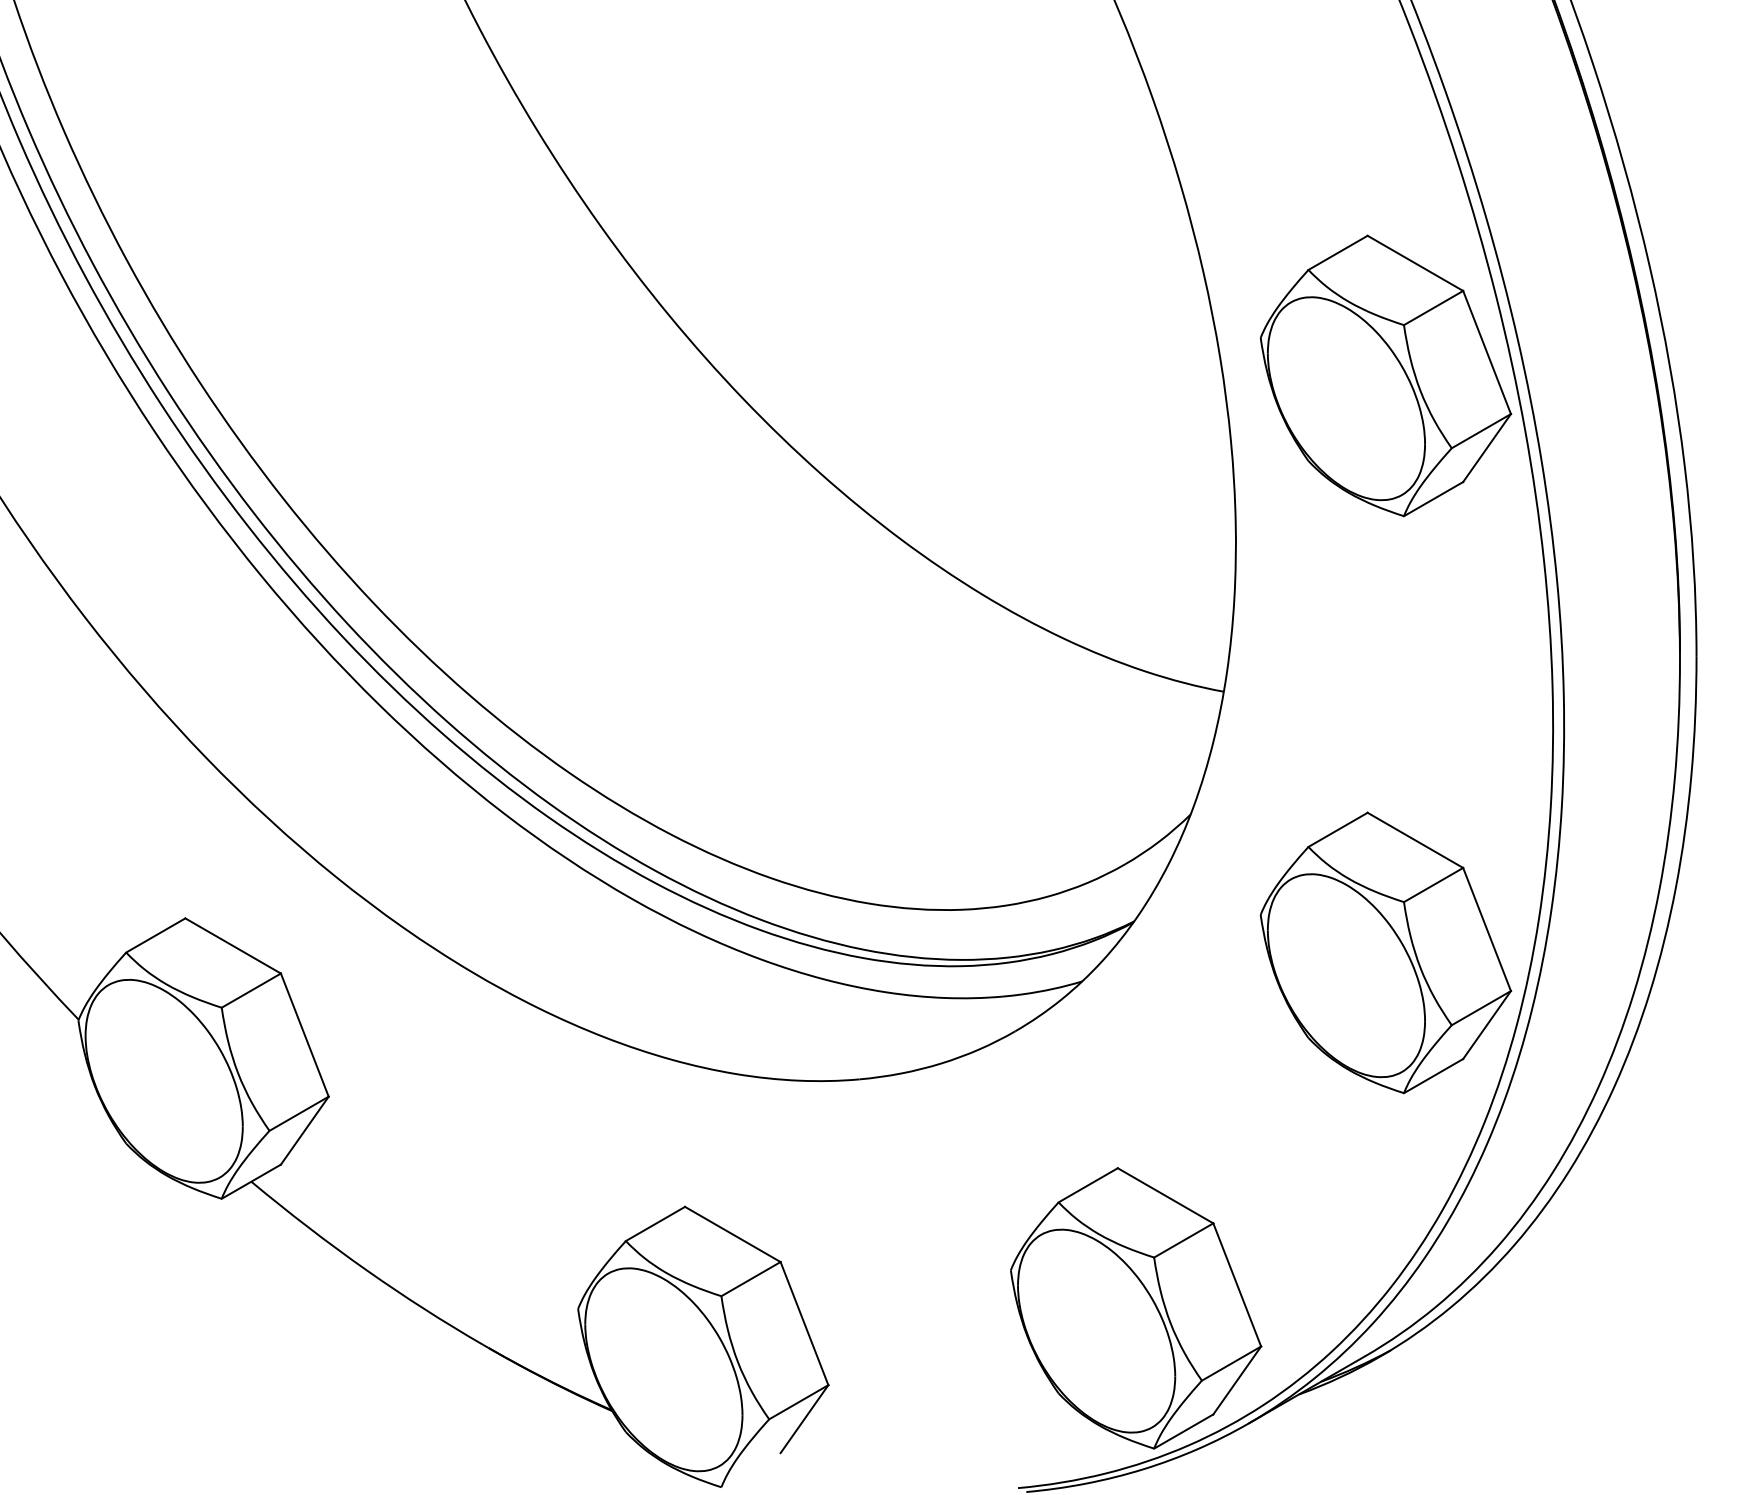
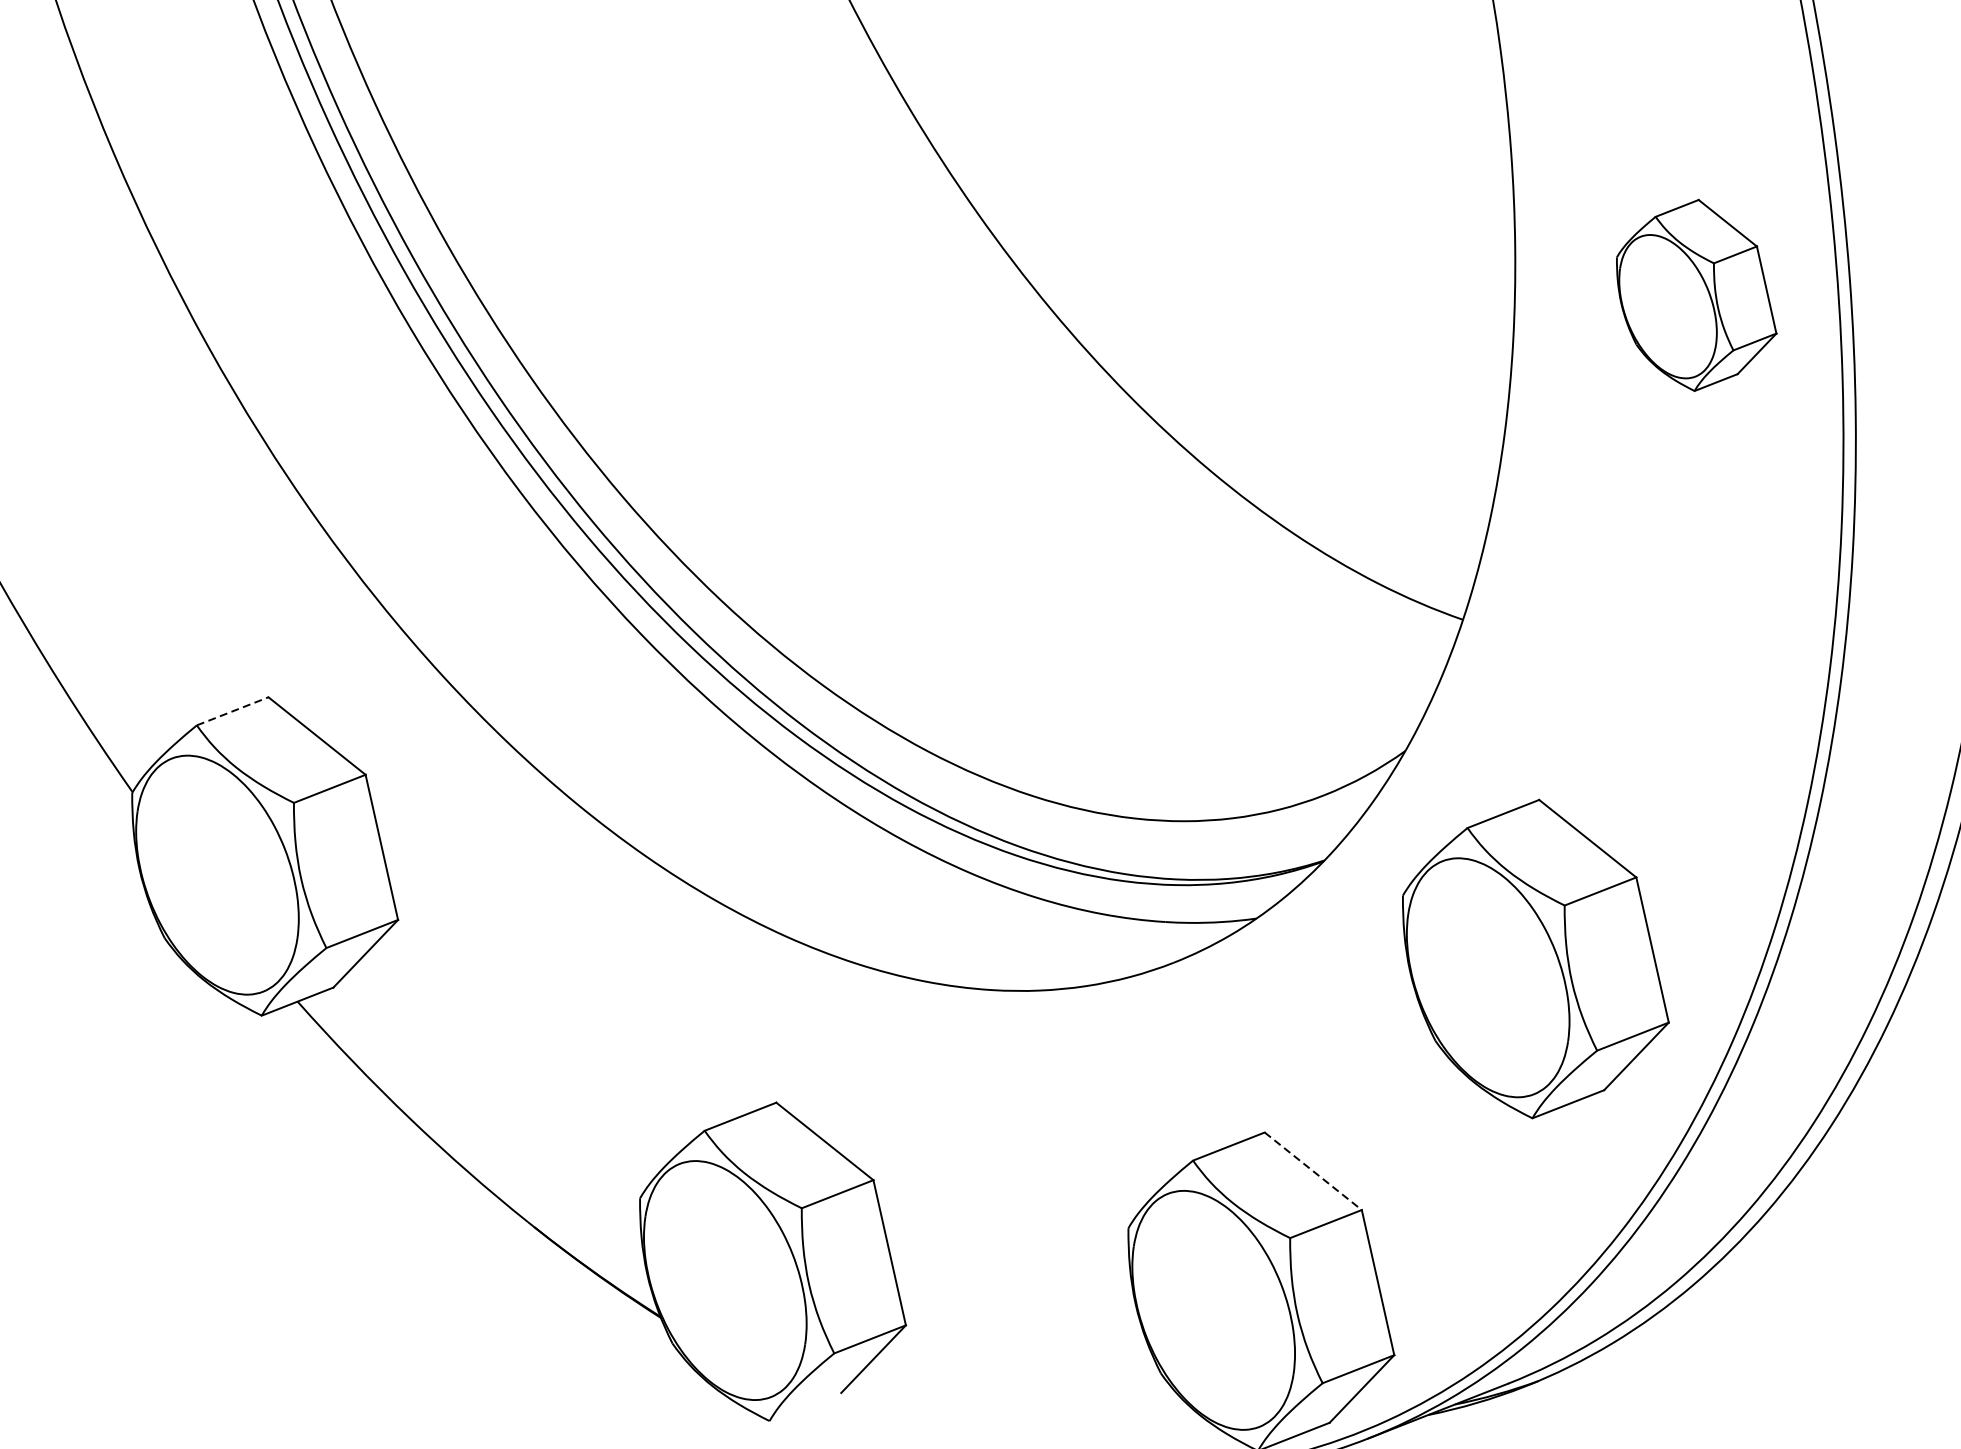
part: (1385, 375) -> (1696, 294), size x0.6
line: (156, 935) -> (233, 711), solid -> dashed
part: (1385, 952) -> (1535, 958), moved
line: (1166, 1196) -> (1314, 1172), solid -> dashed

